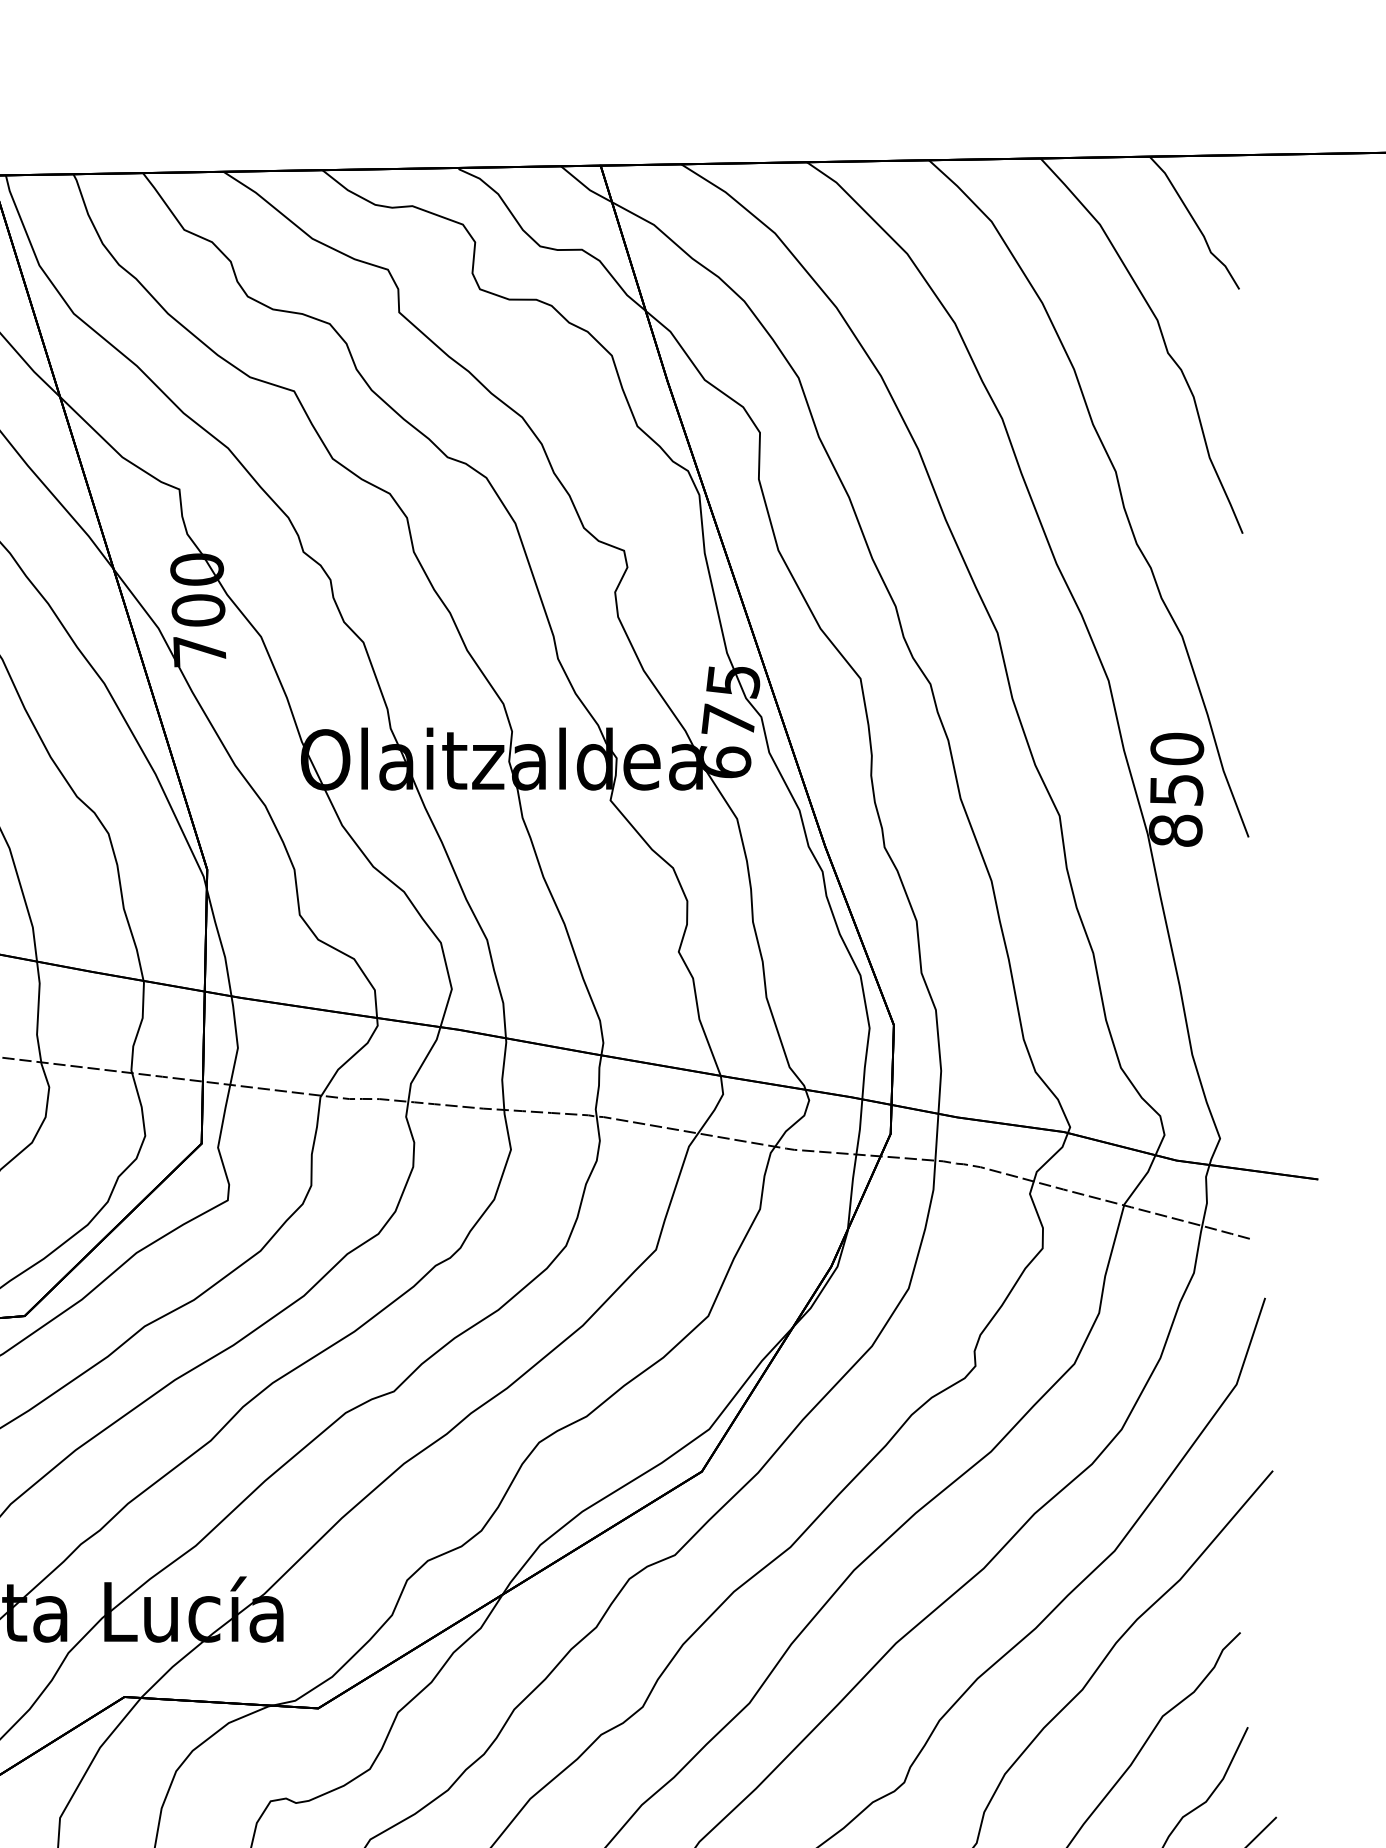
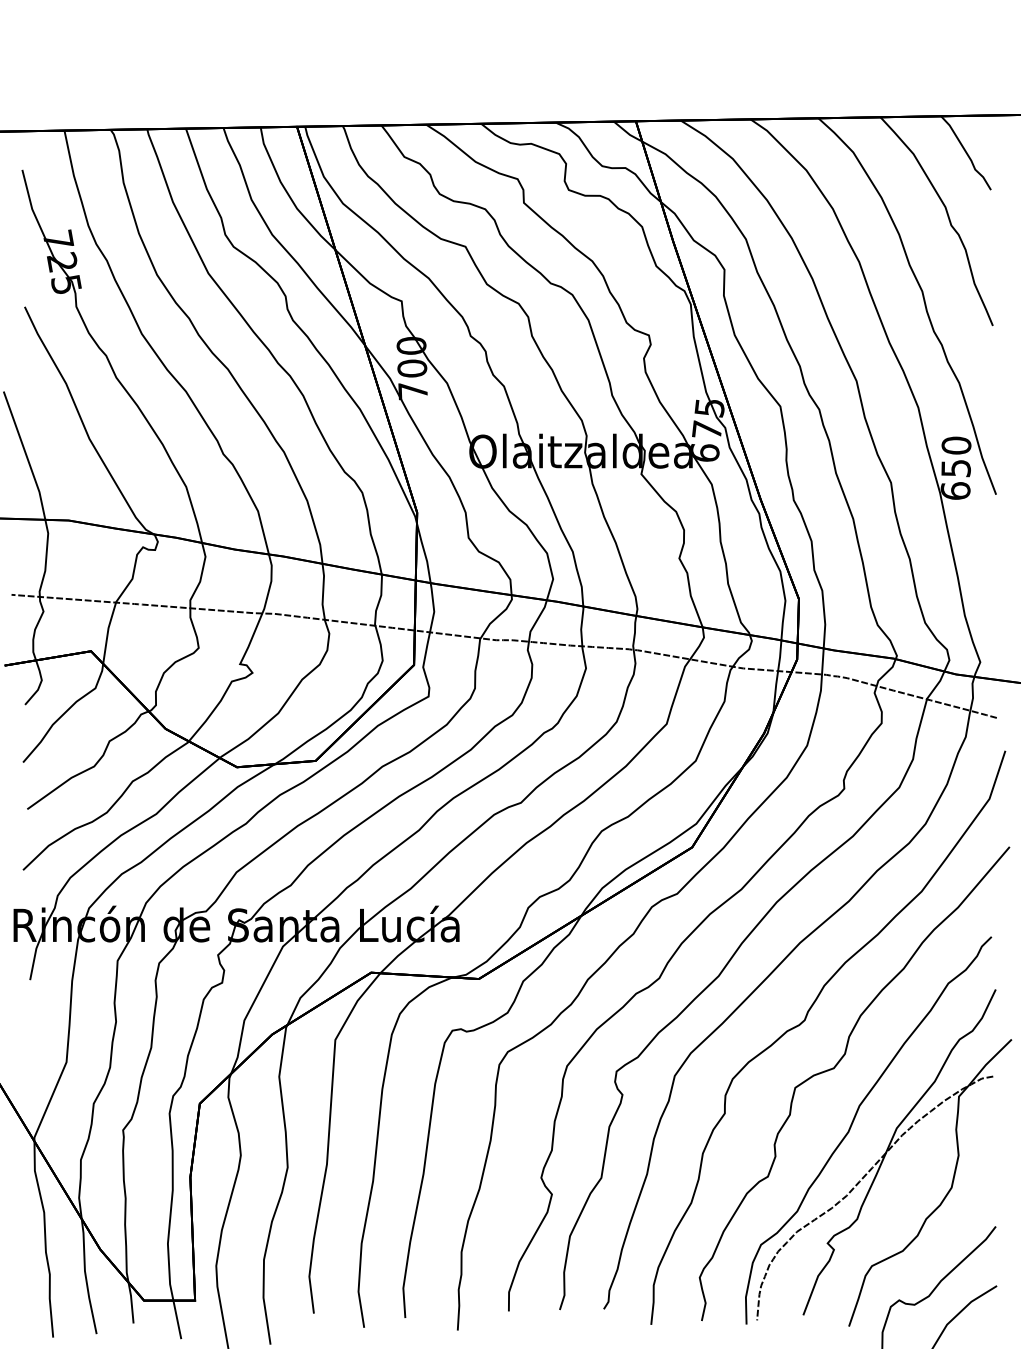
text: (1175, 829) -> (955, 490), 850 -> 650

